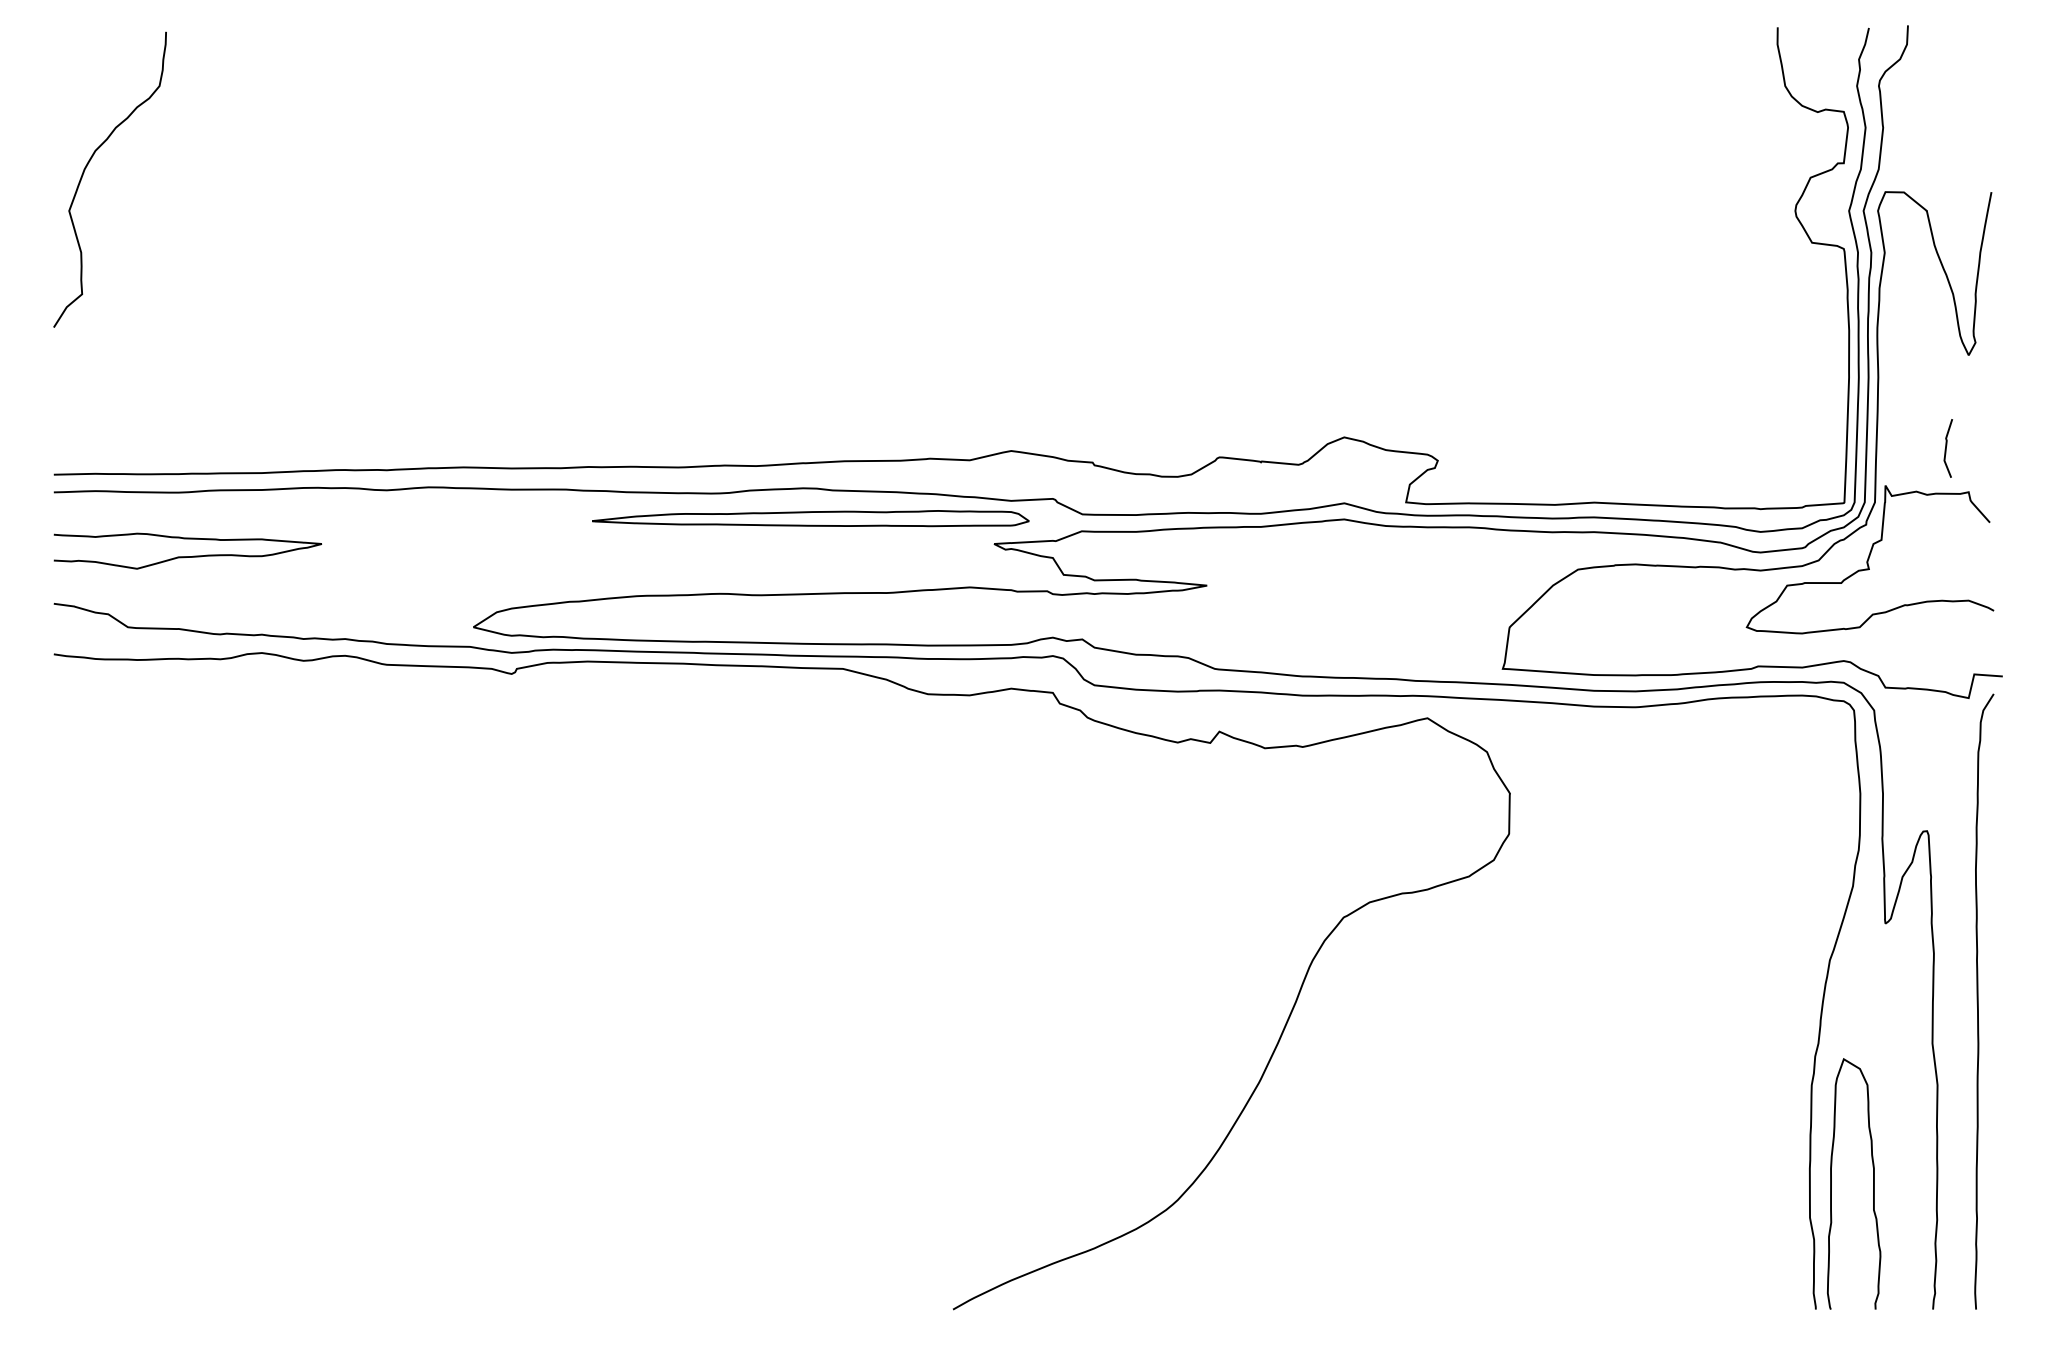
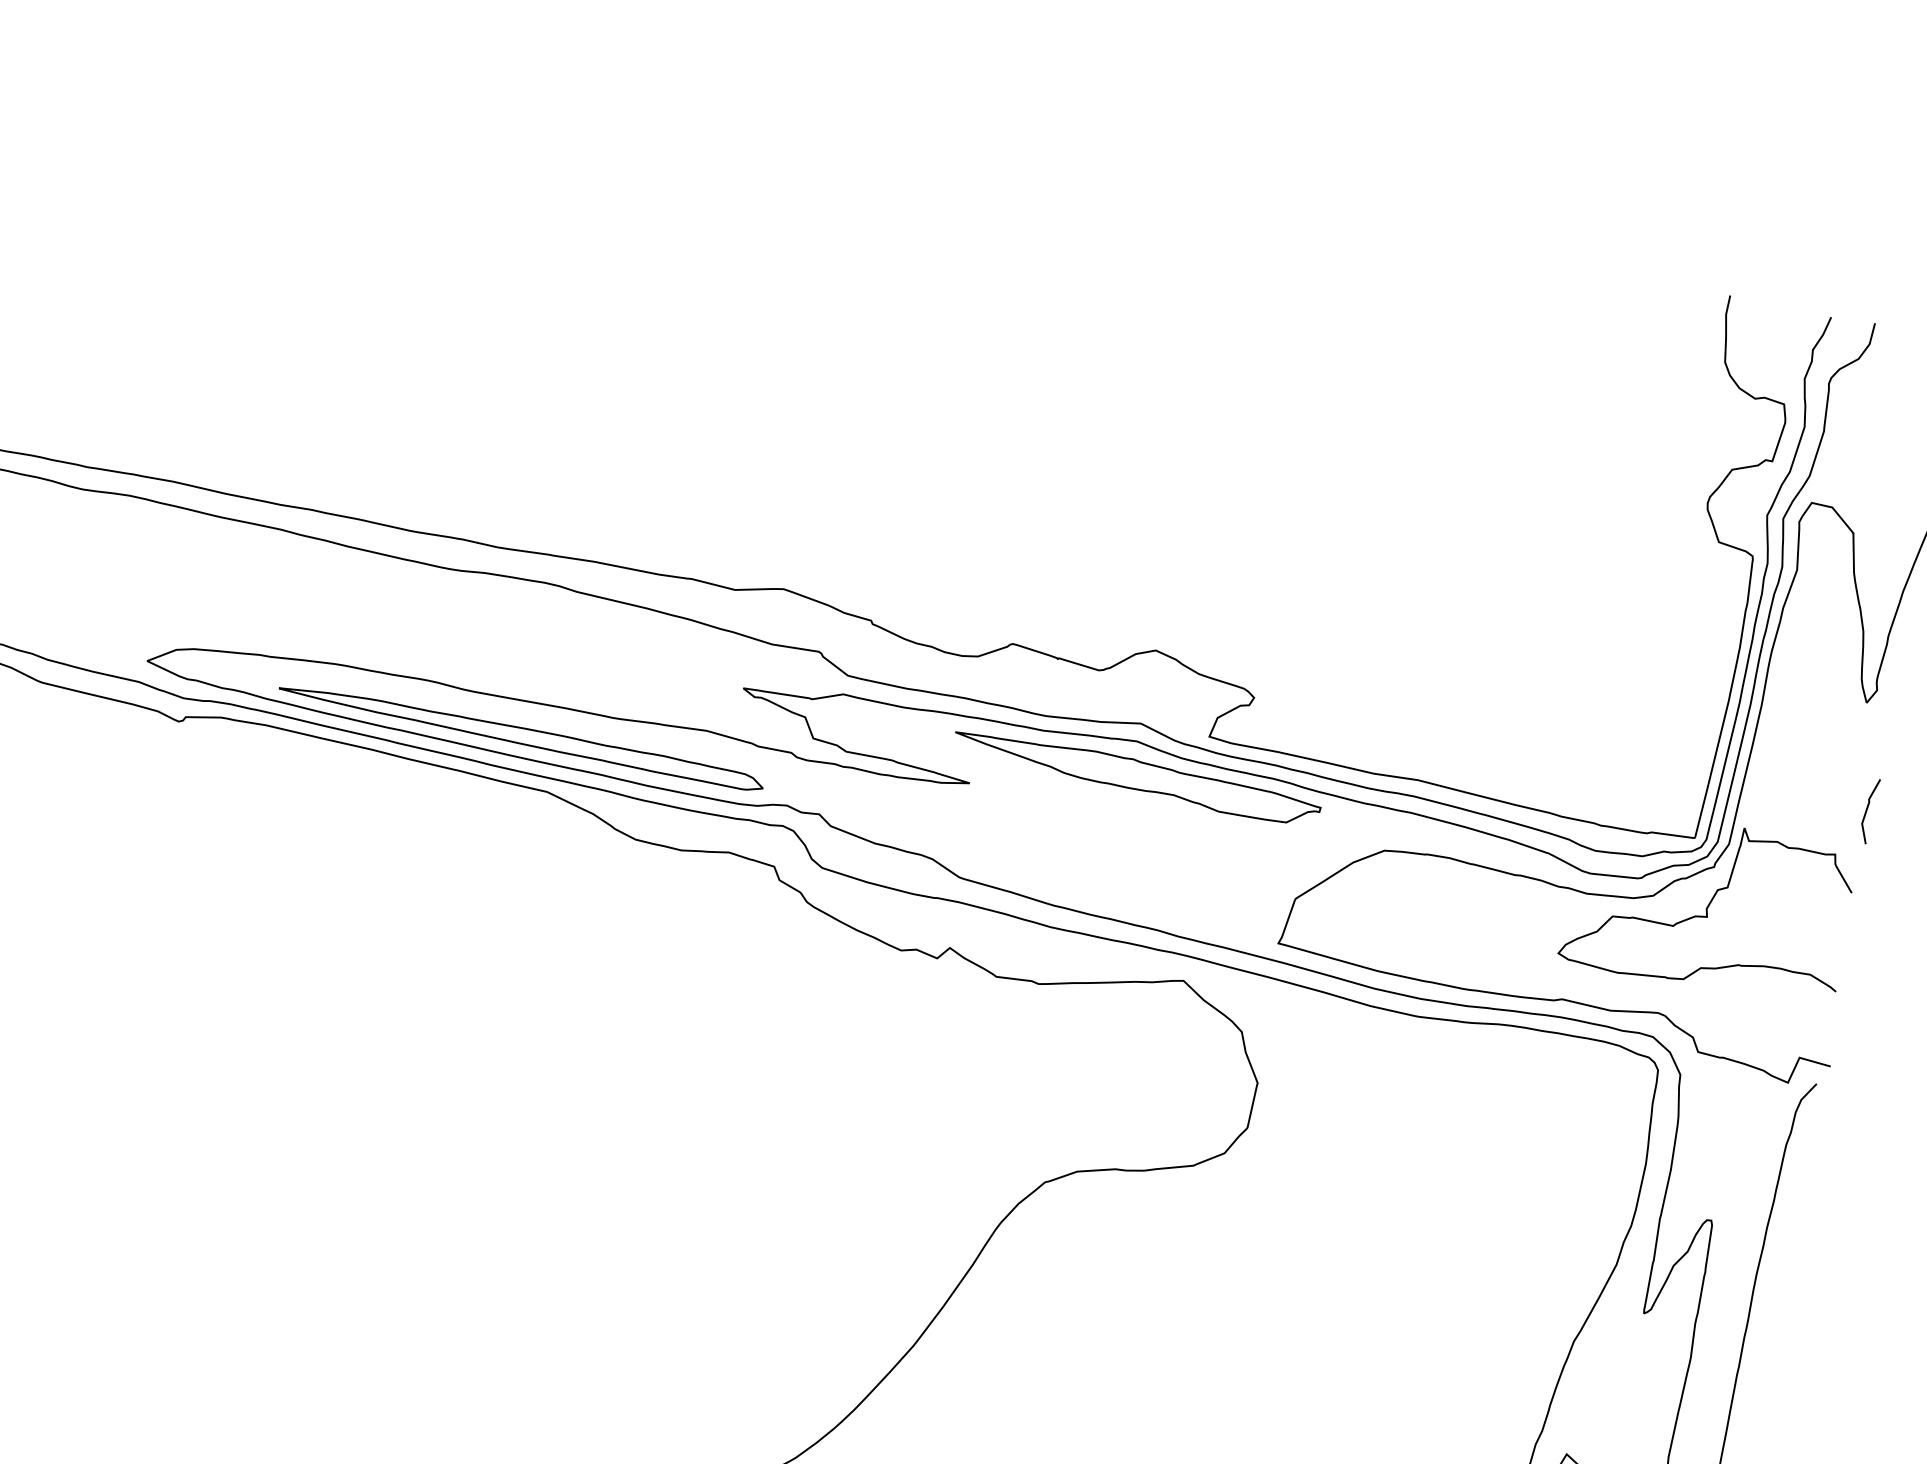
line: (1946, 448) -> (1867, 810), moved
part: (810, 518) -> (521, 735), moved
part: (1350, 550) -> (1136, 777), added

